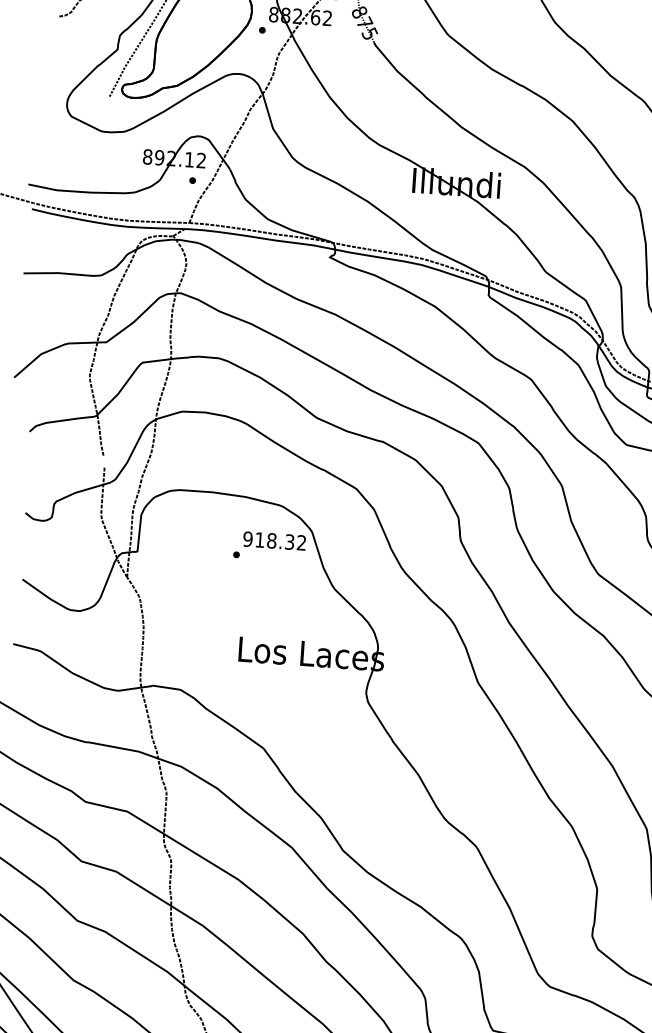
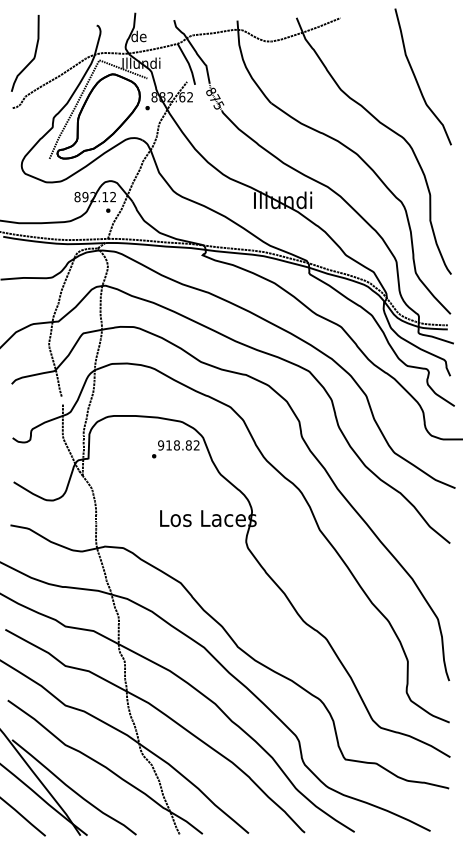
text: (289, 542) -> (188, 445), 918.32 -> 918.82

